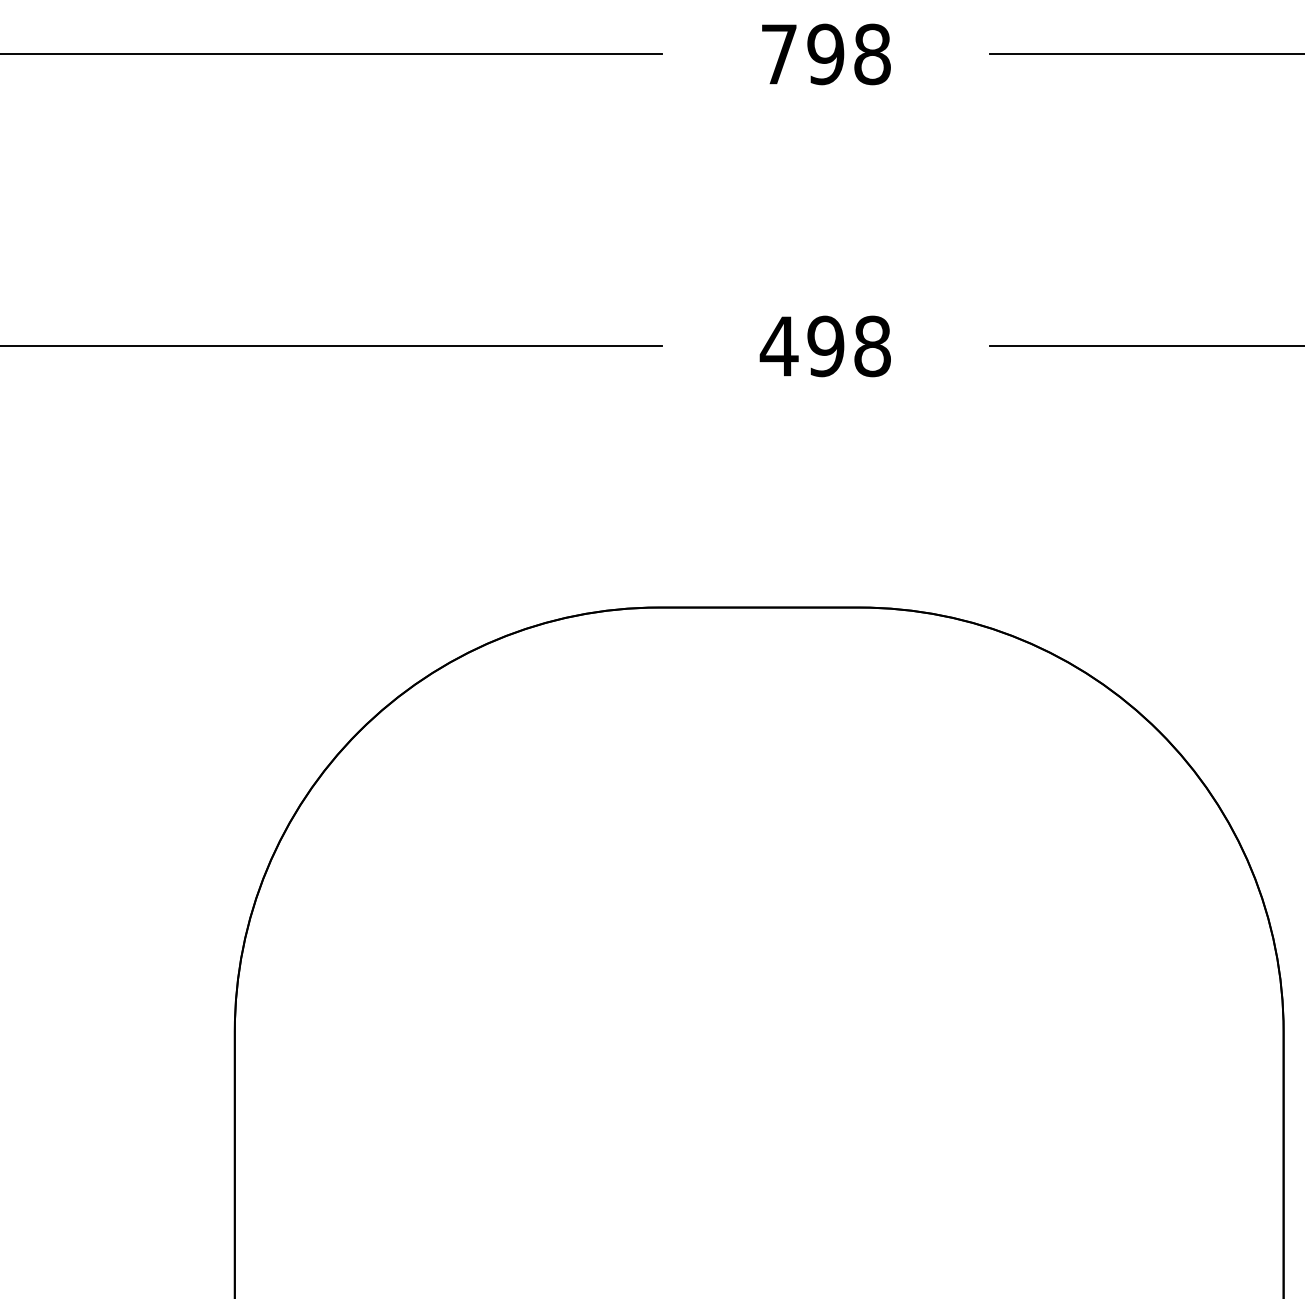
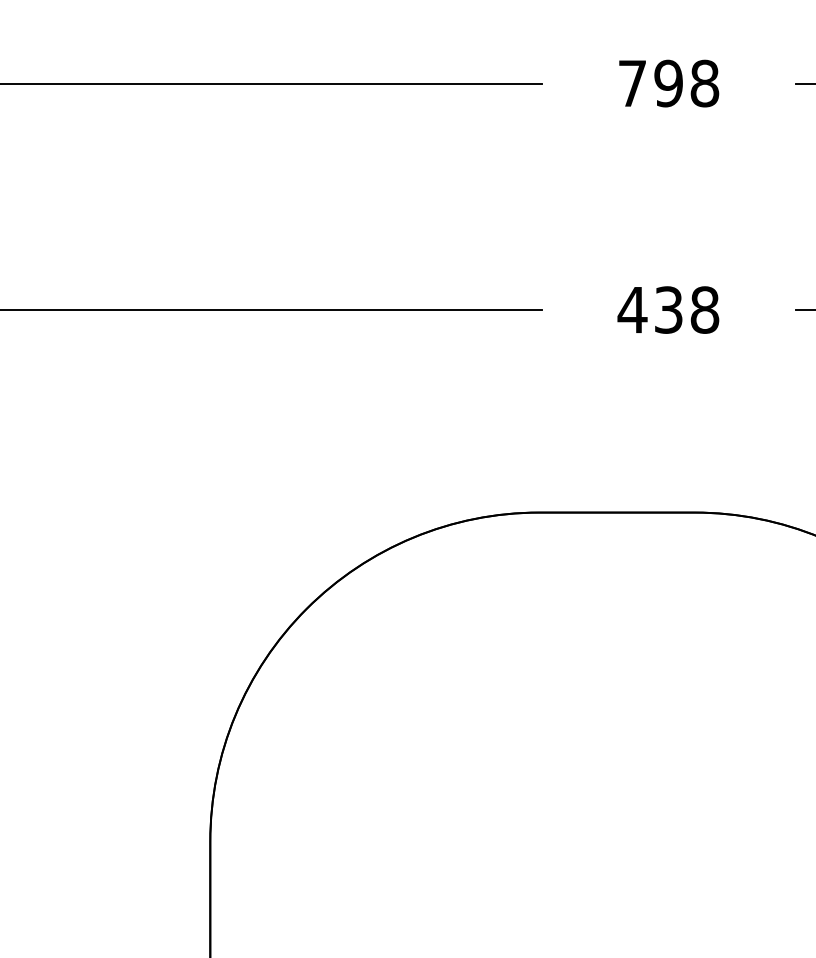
text: (825, 346) -> (668, 310), 498 -> 438

